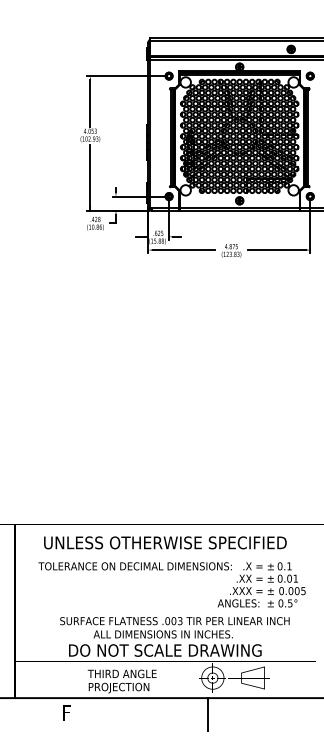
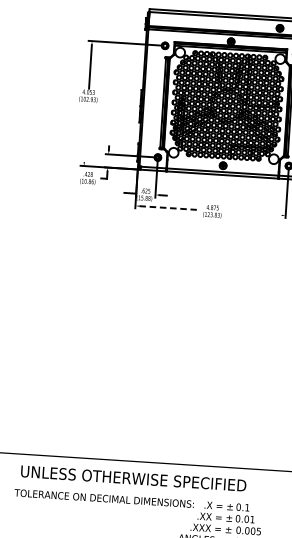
line: (90, 177) -> (86, 135), removed
line: (183, 250) -> (168, 208), solid -> dashed
line: (276, 250) -> (254, 214), removed

